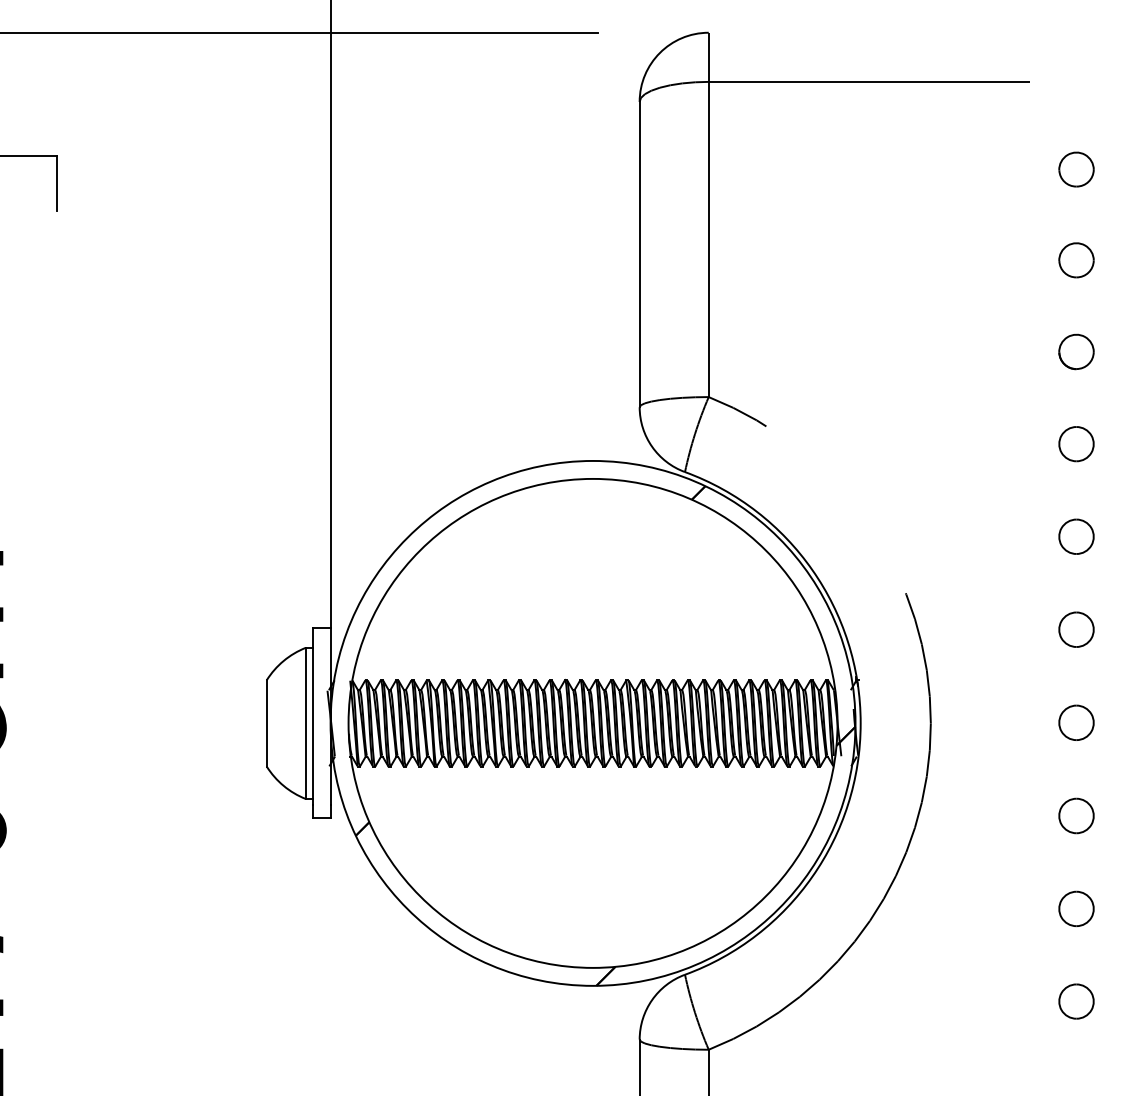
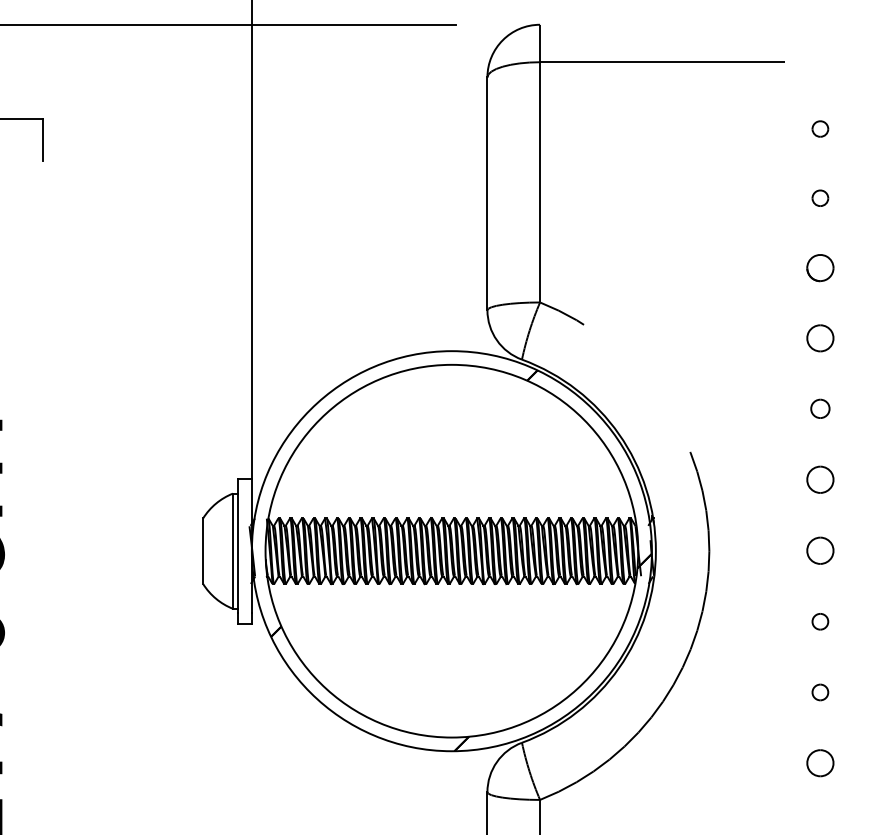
part: (1076, 169) -> (820, 129), size x0.6
part: (1076, 260) -> (820, 198), size x0.6
part: (1076, 536) -> (820, 408), size x0.7
part: (1076, 815) -> (820, 621), size x0.6
part: (1076, 908) -> (820, 692), size x0.6

